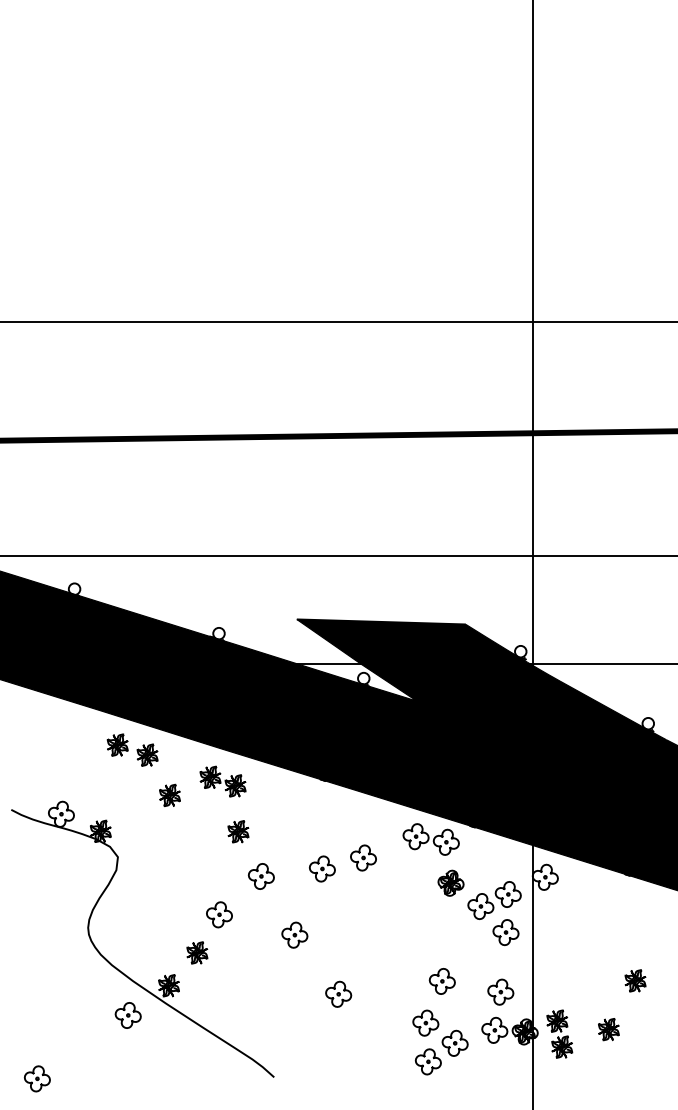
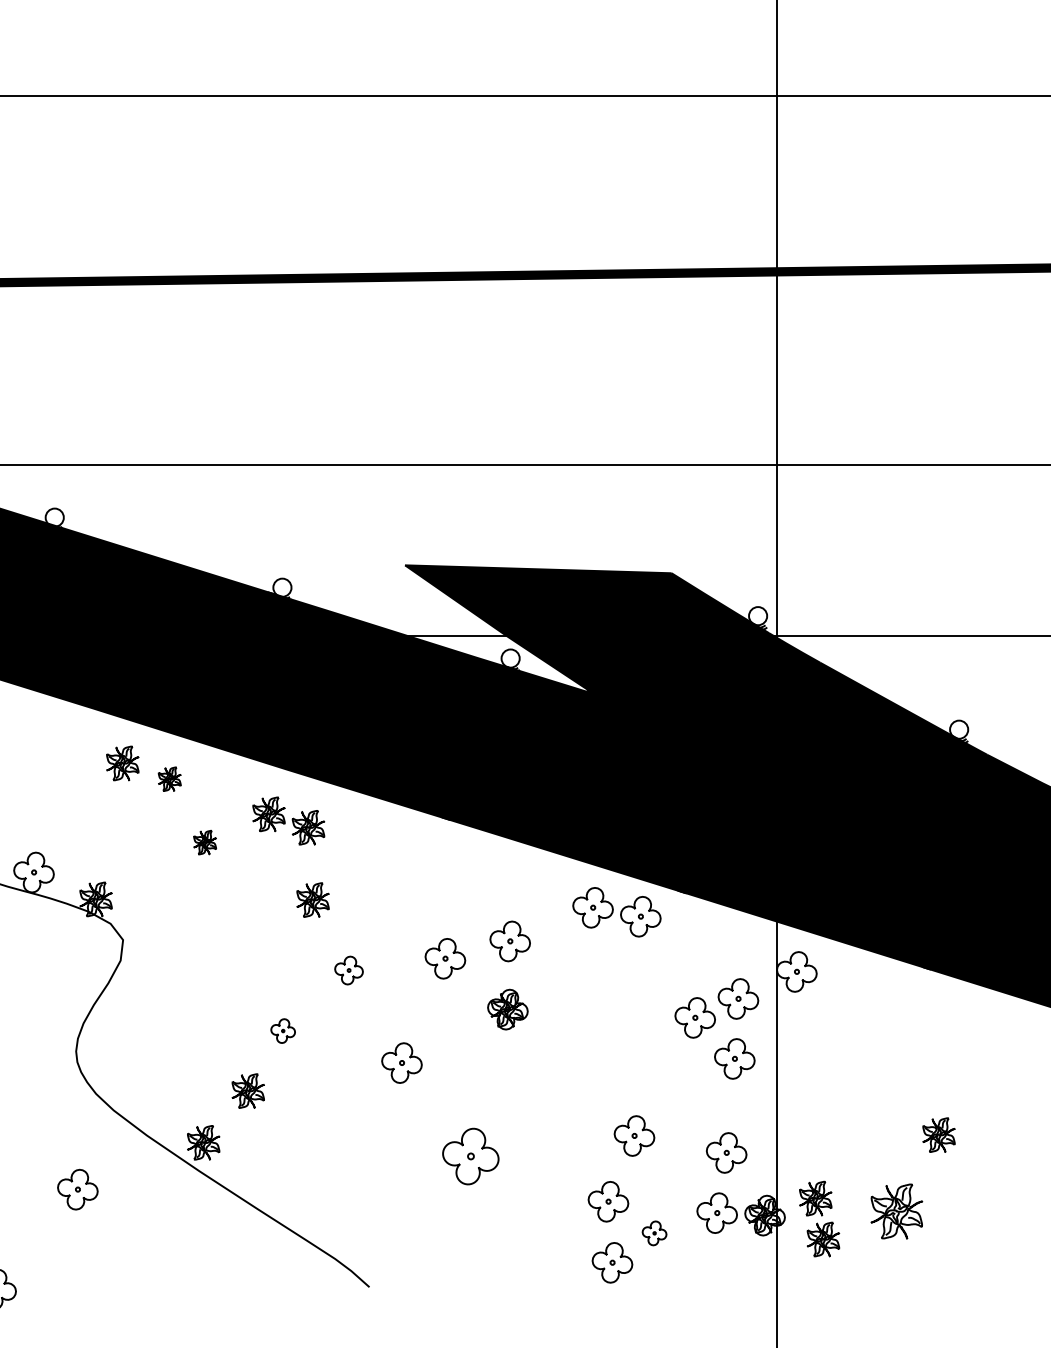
part: (147, 754) -> (169, 778), size x0.7
part: (169, 794) -> (204, 841), size x0.7
part: (260, 876) -> (347, 970), size x0.7
part: (450, 882) -> (507, 1008), moved
part: (219, 914) -> (283, 1030), size x0.6
part: (338, 993) -> (470, 1155), size x1.4
part: (127, 1015) -> (76, 1189), moved
part: (608, 1029) -> (896, 1211), size x1.6
part: (454, 1042) -> (653, 1232), size x0.6

